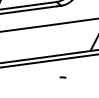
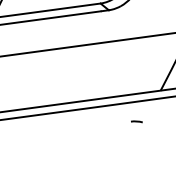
curve: (62, 77) -> (135, 121), moved

